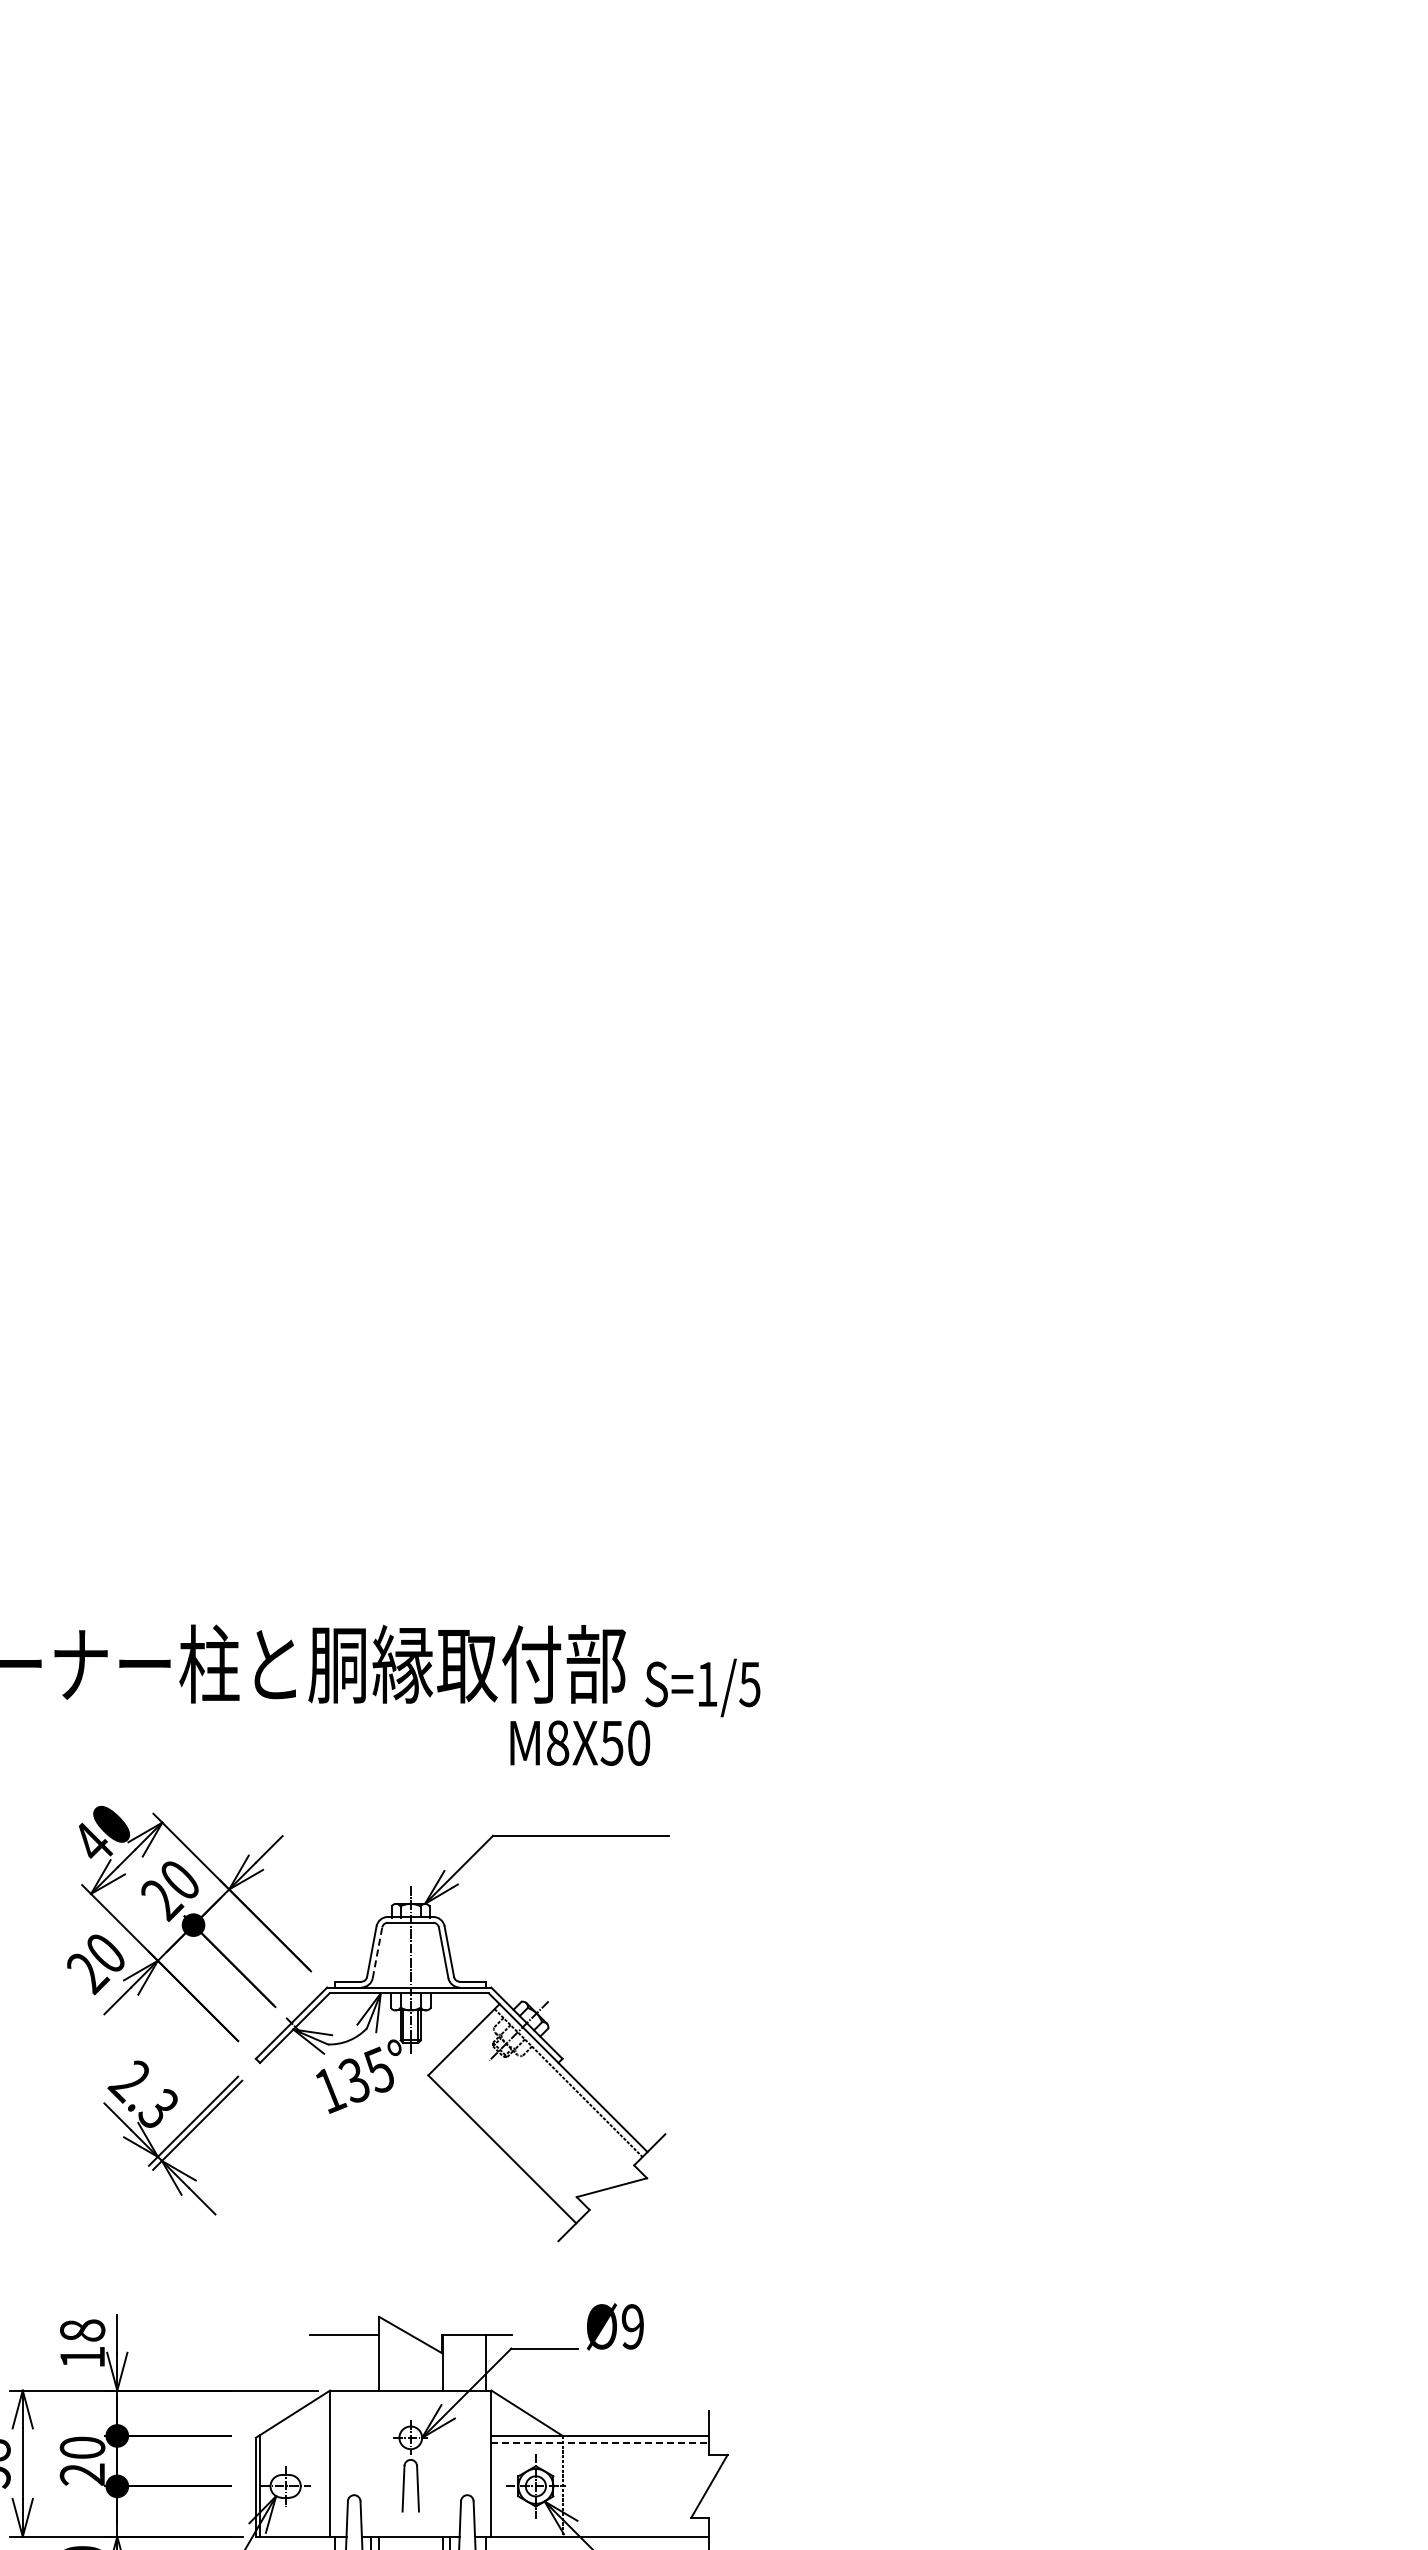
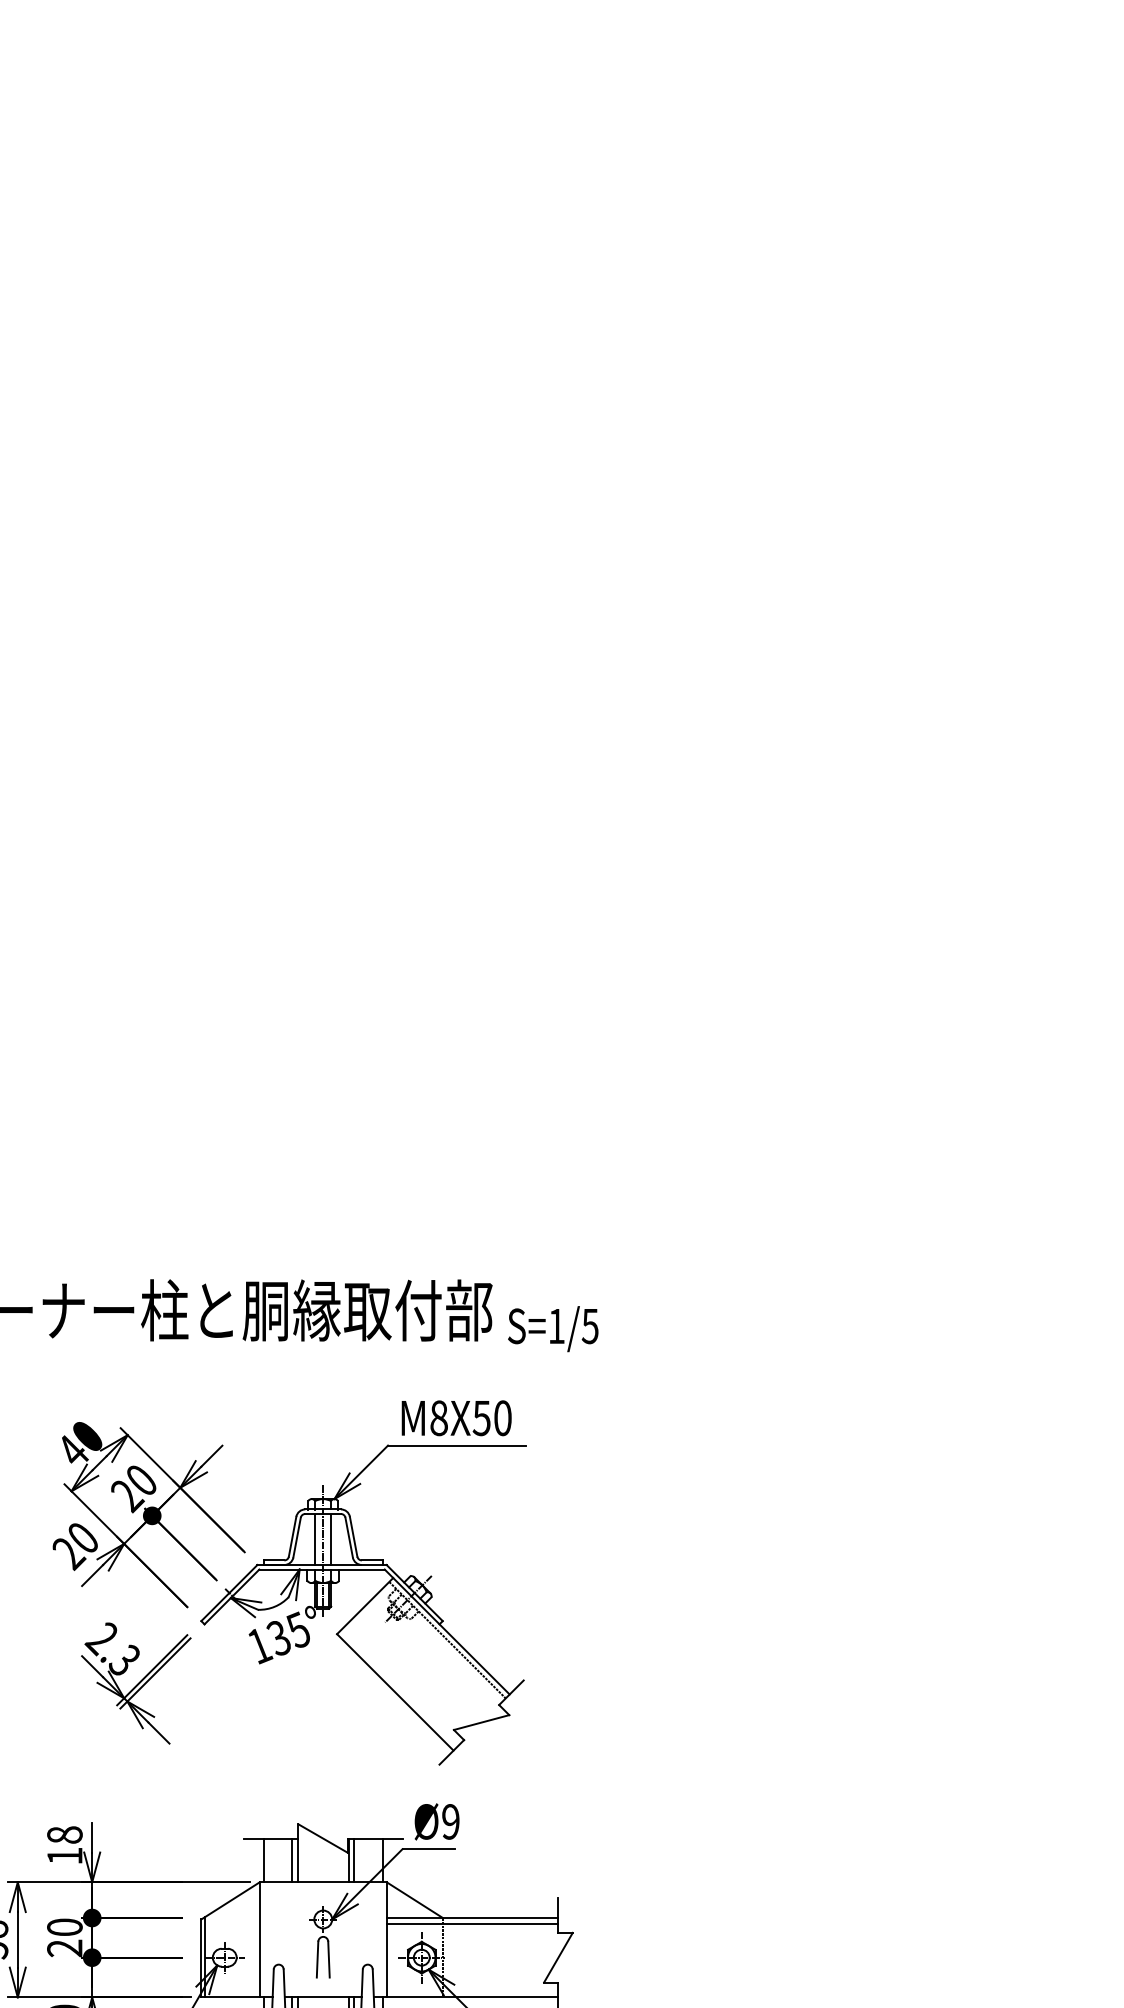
text: (580, 1742) -> (456, 1417), moved
line: (377, 1952) -> (297, 1537), dashed -> solid
line: (400, 1955) -> (315, 1539), added
line: (420, 1955) -> (330, 1539), added
text: (615, 2326) -> (437, 1821), moved
line: (335, 2362) -> (264, 1860), added
line: (371, 2362) -> (292, 1860), added
line: (450, 2362) -> (354, 1860), added
line: (600, 2443) -> (472, 1923), dashed -> solid

